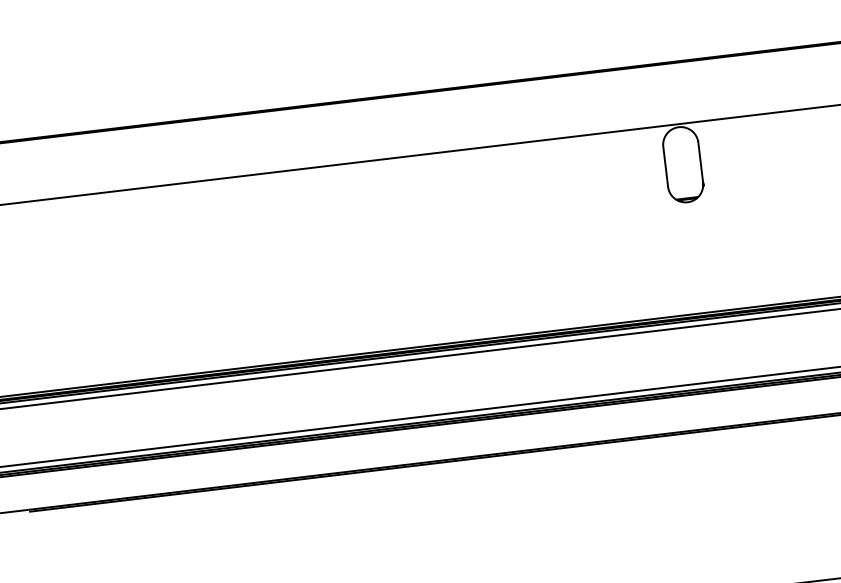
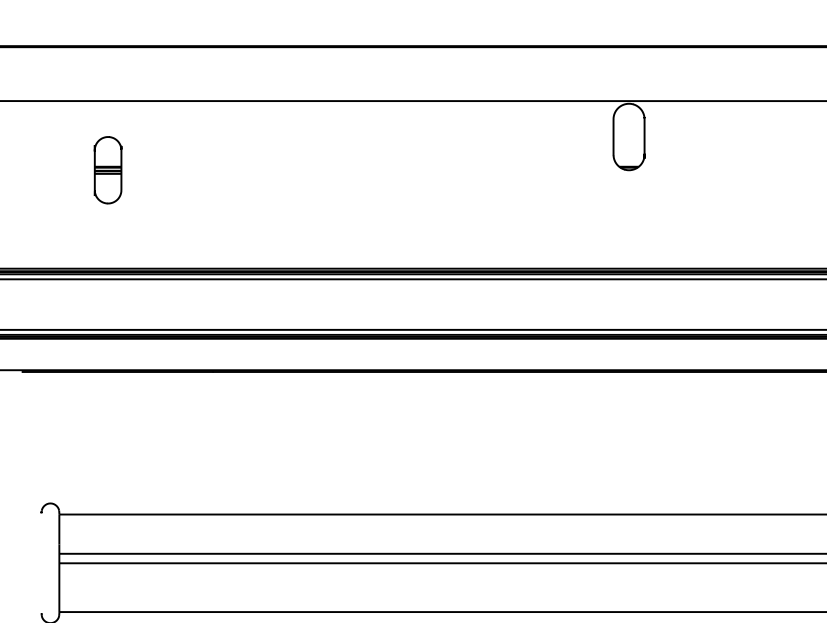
part: (98, 272) -> (107, 170), added

